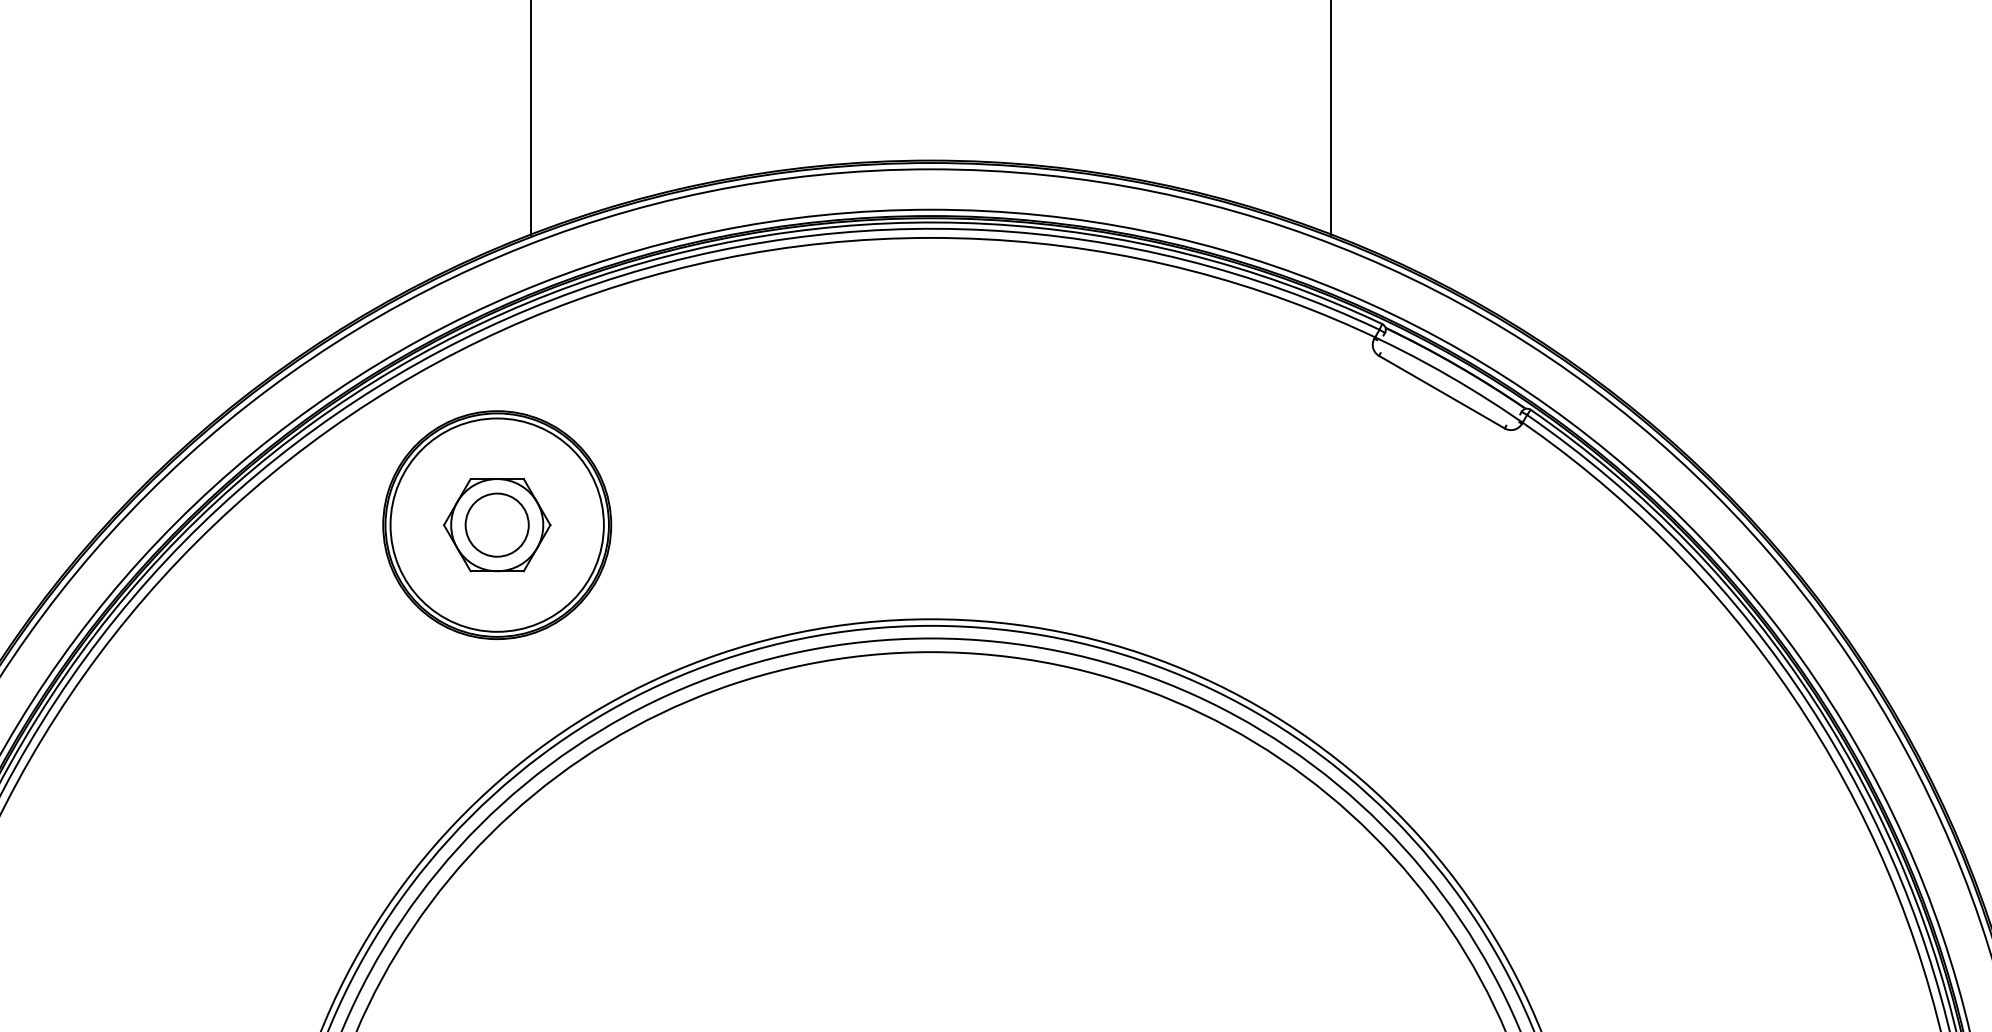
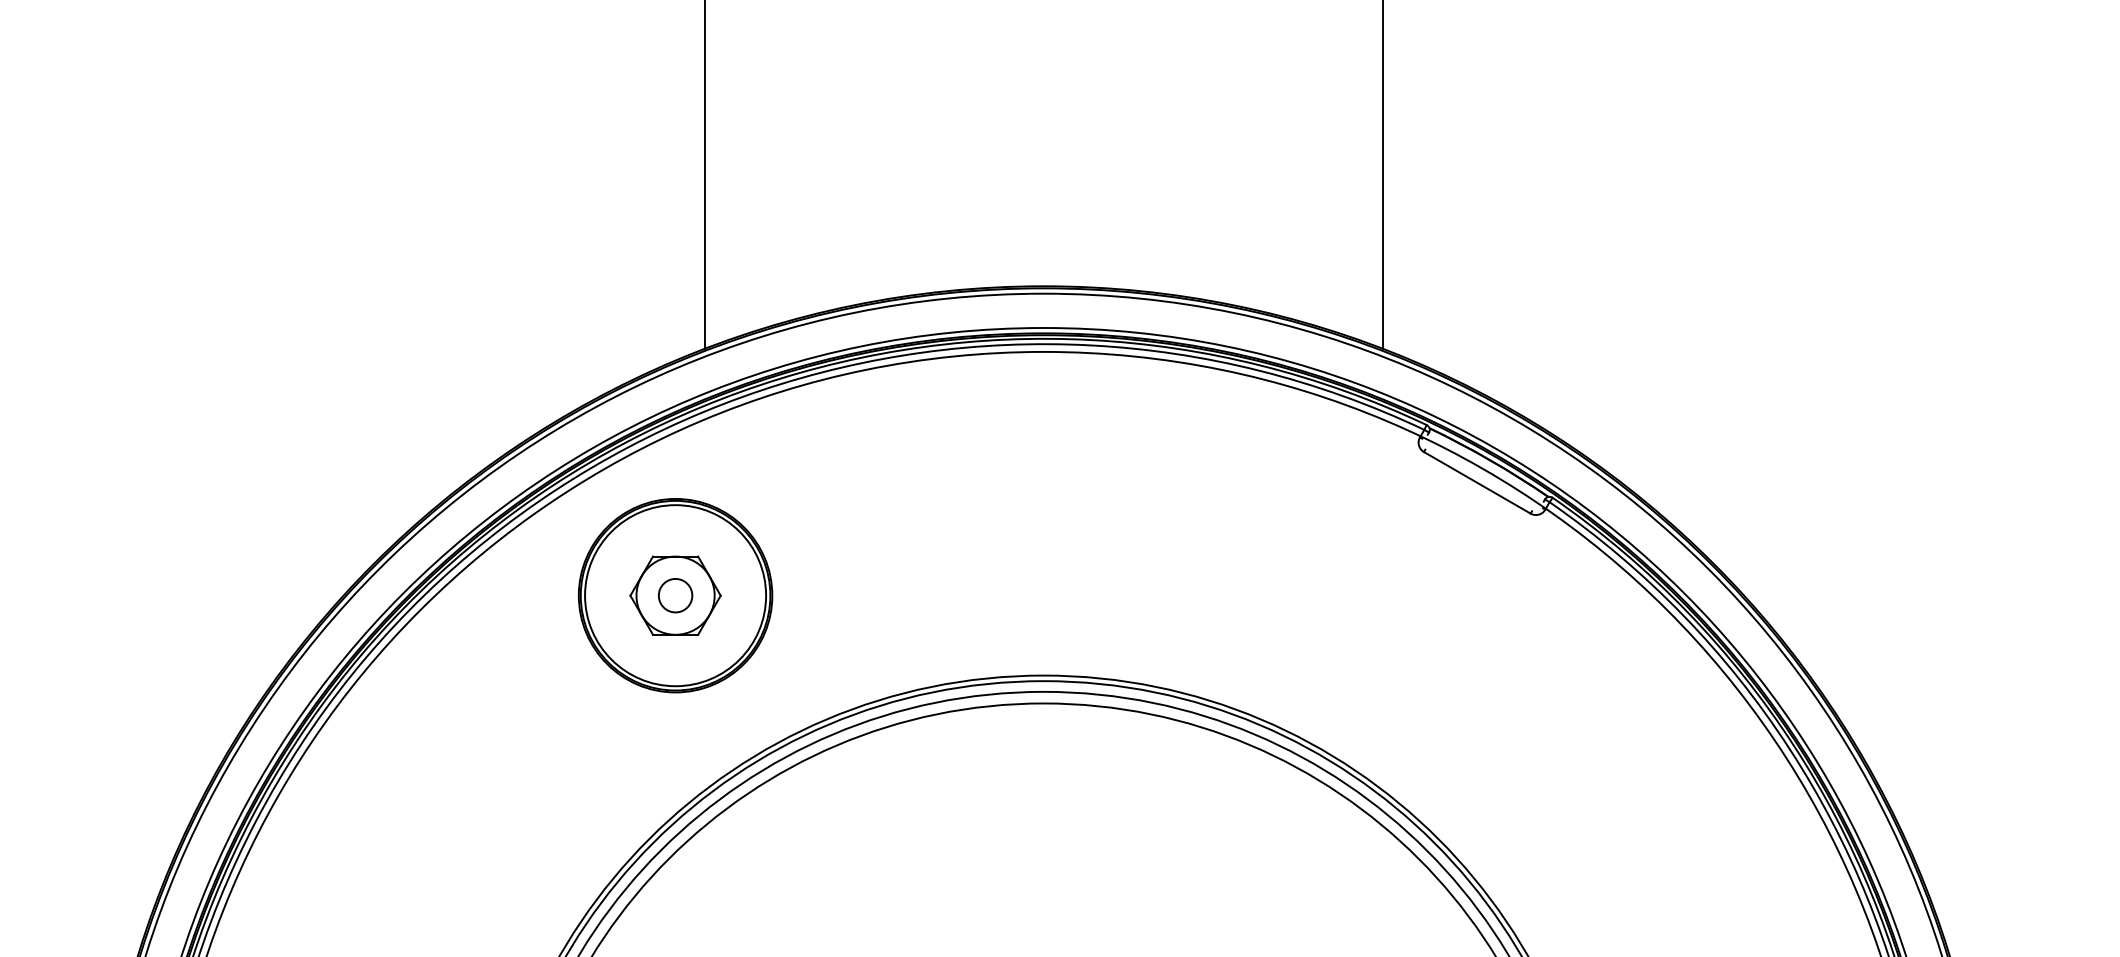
circle: (497, 524) -> (675, 595), size x0.62

